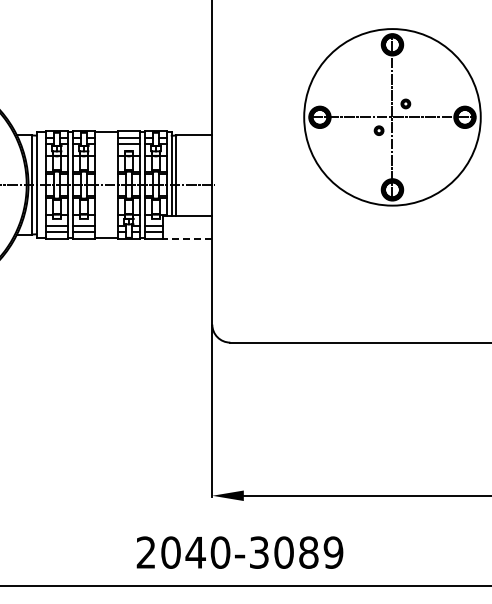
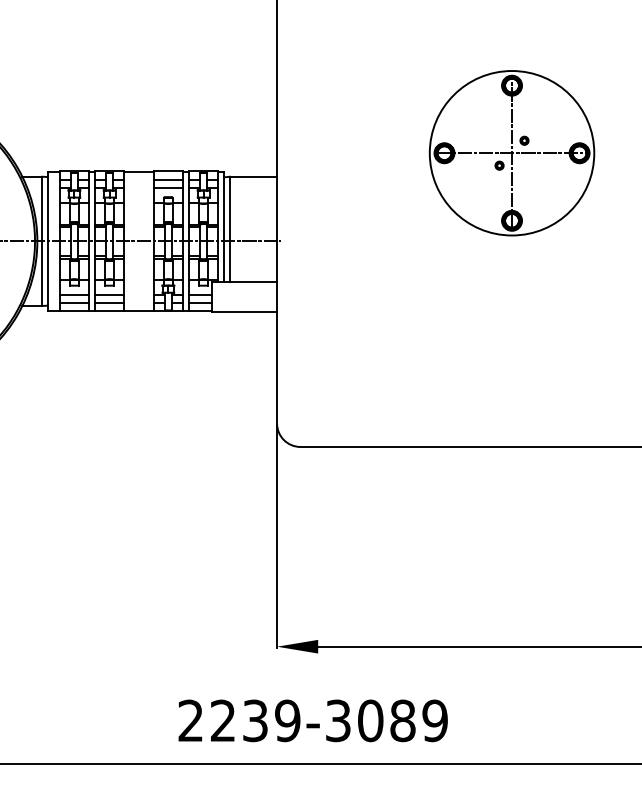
part: (392, 117) -> (512, 153), size x0.71
line: (187, 239) -> (244, 312), dashed -> solid
text: (195, 552) -> (255, 720), 2040-3089 -> 2239-3089

